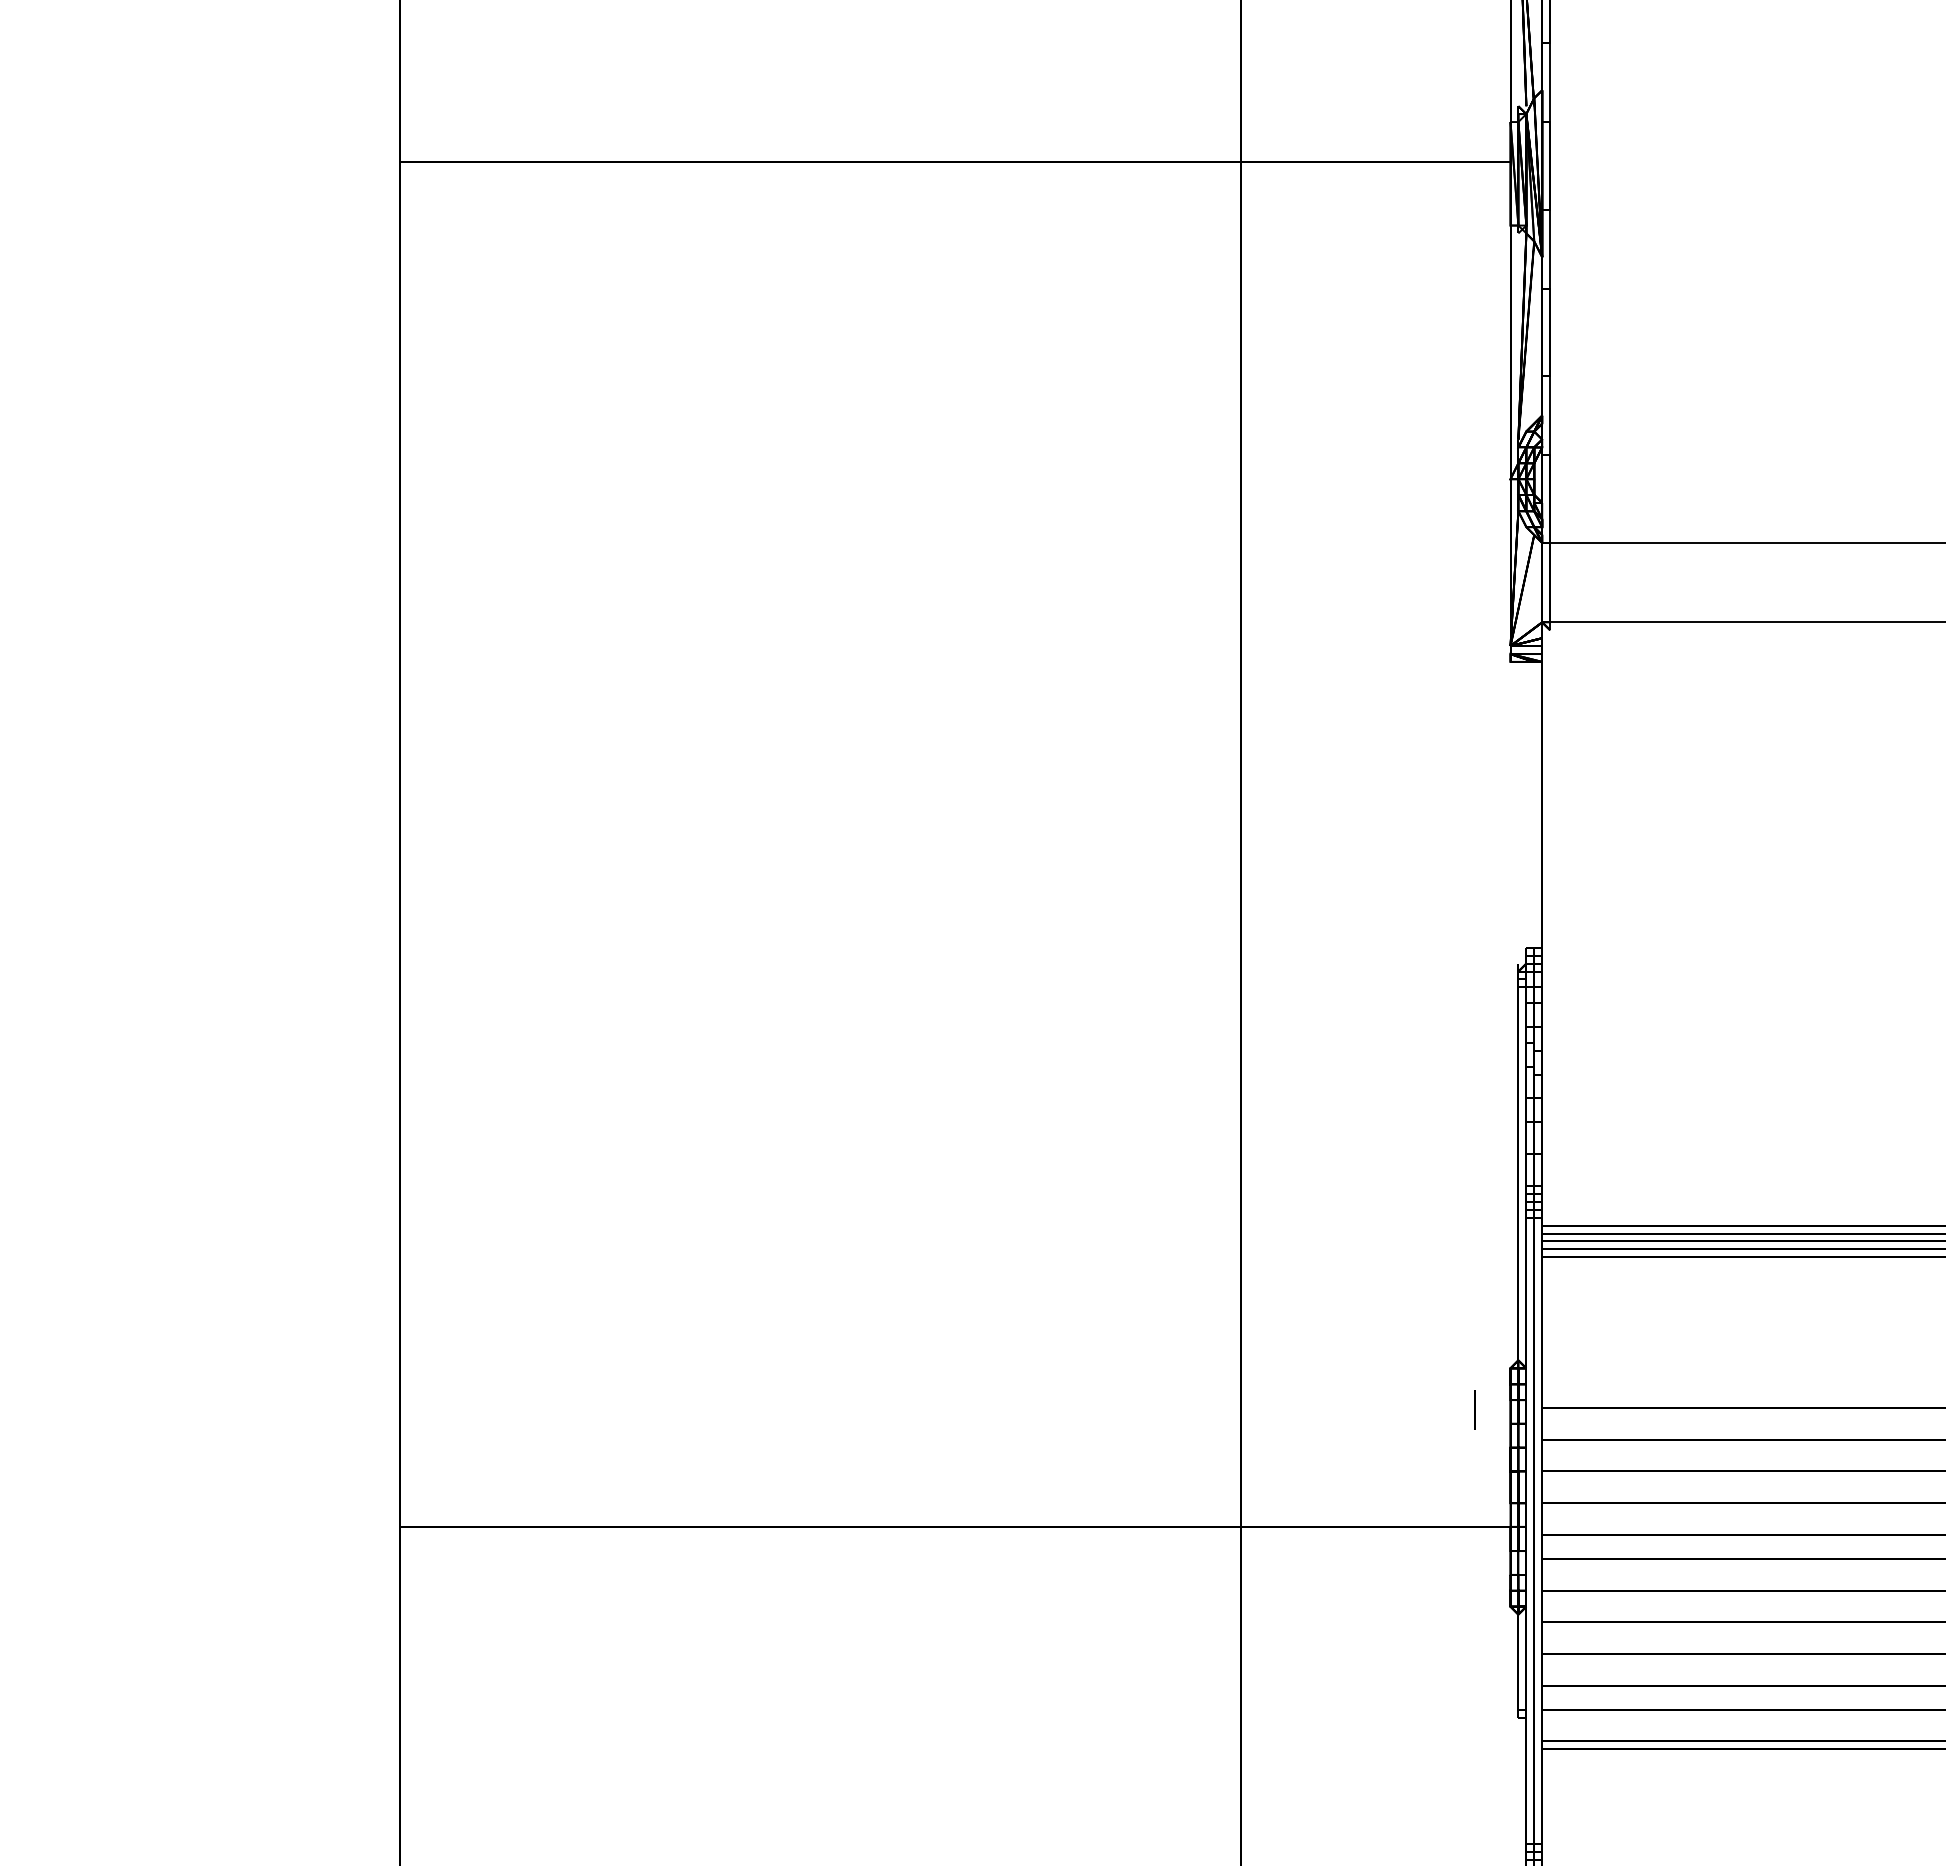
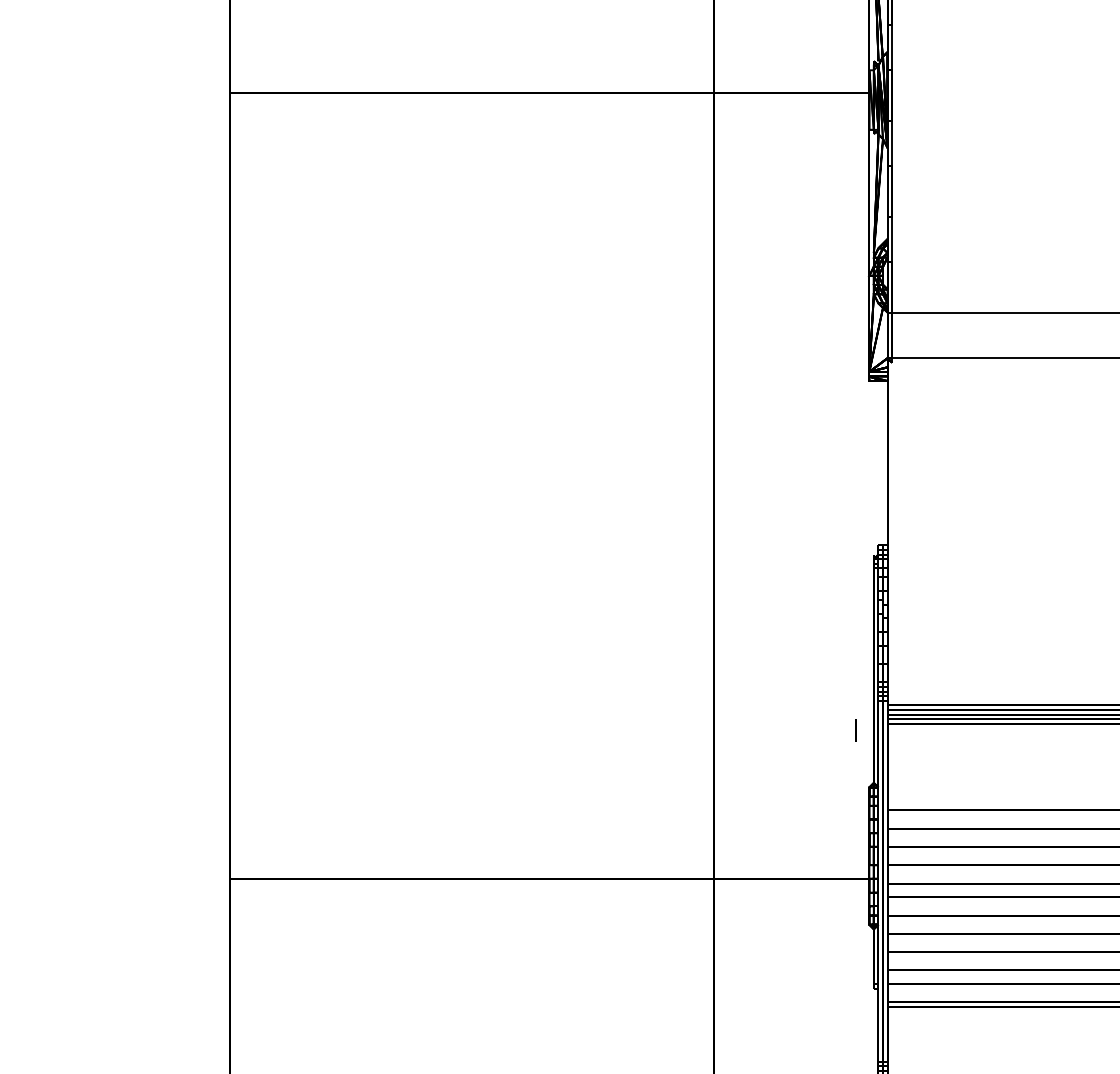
line: (1474, 1409) -> (855, 730), moved

